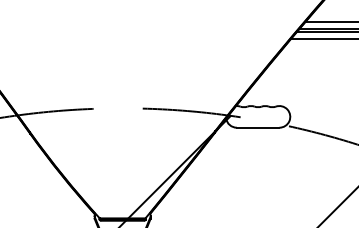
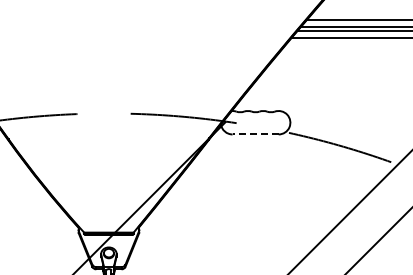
line: (258, 127) -> (255, 134), solid -> dashed

